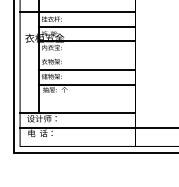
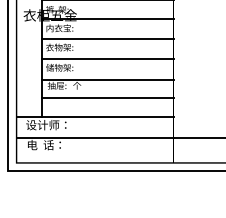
line: (87, 55) -> (108, 38), added
line: (87, 98) -> (108, 97), added

